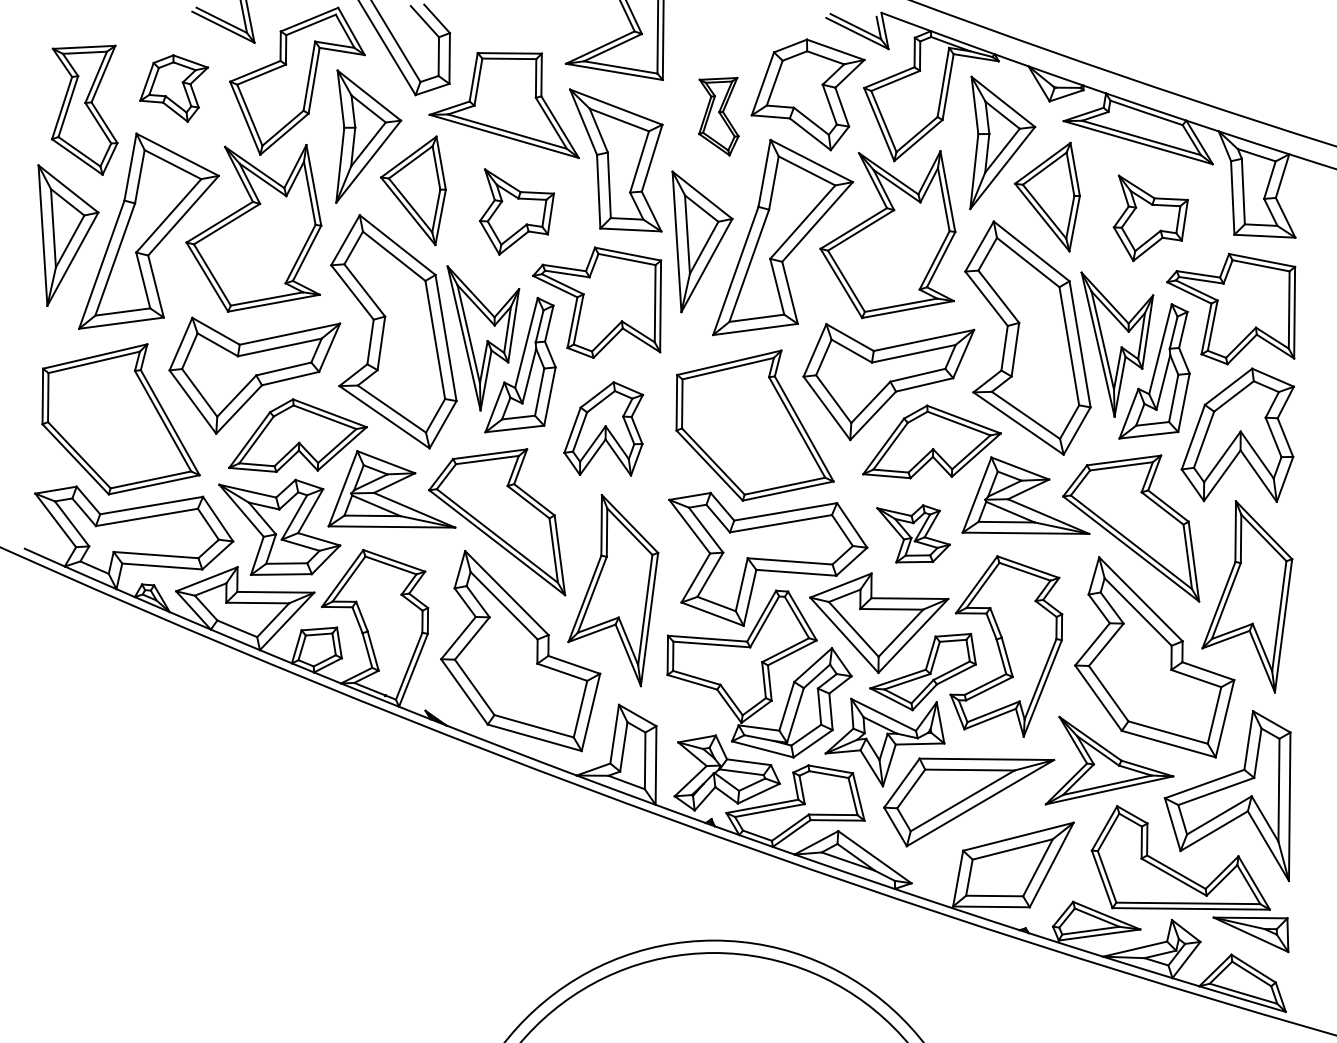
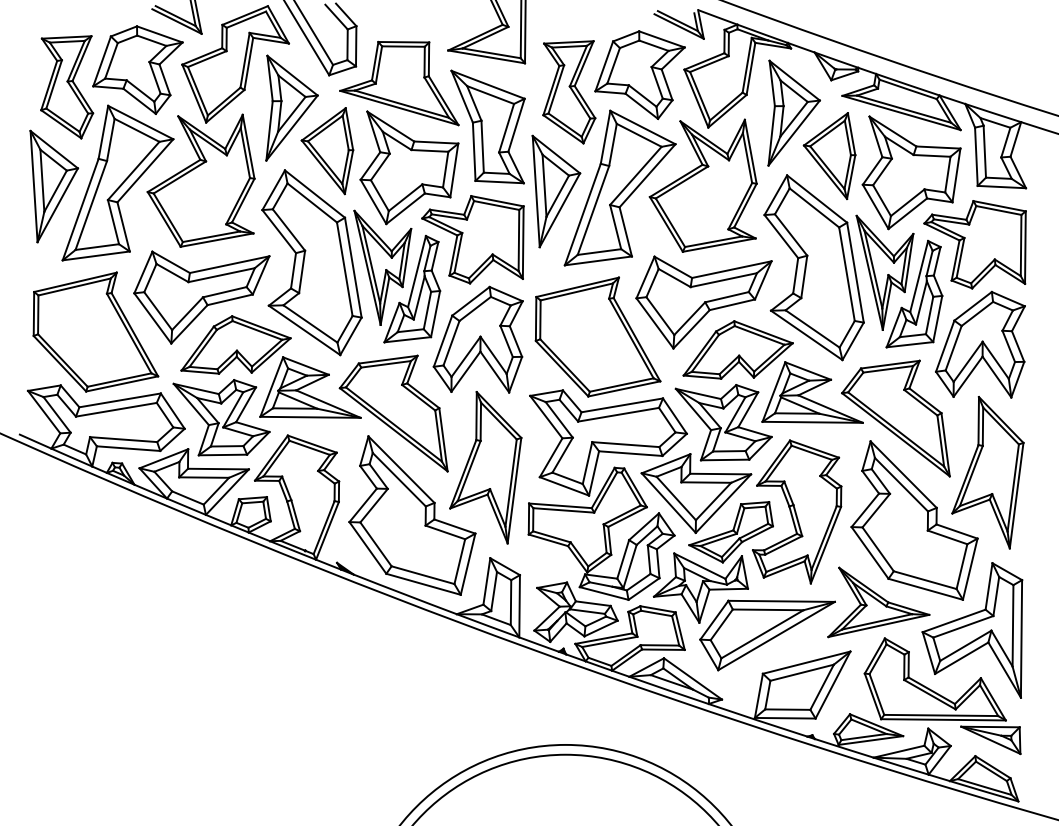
part: (173, 87) -> (137, 69), size x1.67
part: (719, 116) -> (569, 92), size x1.67
part: (516, 211) -> (409, 167), size x1.67
part: (1150, 217) -> (911, 172), size x1.67
part: (602, 428) -> (477, 339), size x1.43
part: (913, 533) -> (723, 422), size x1.67

